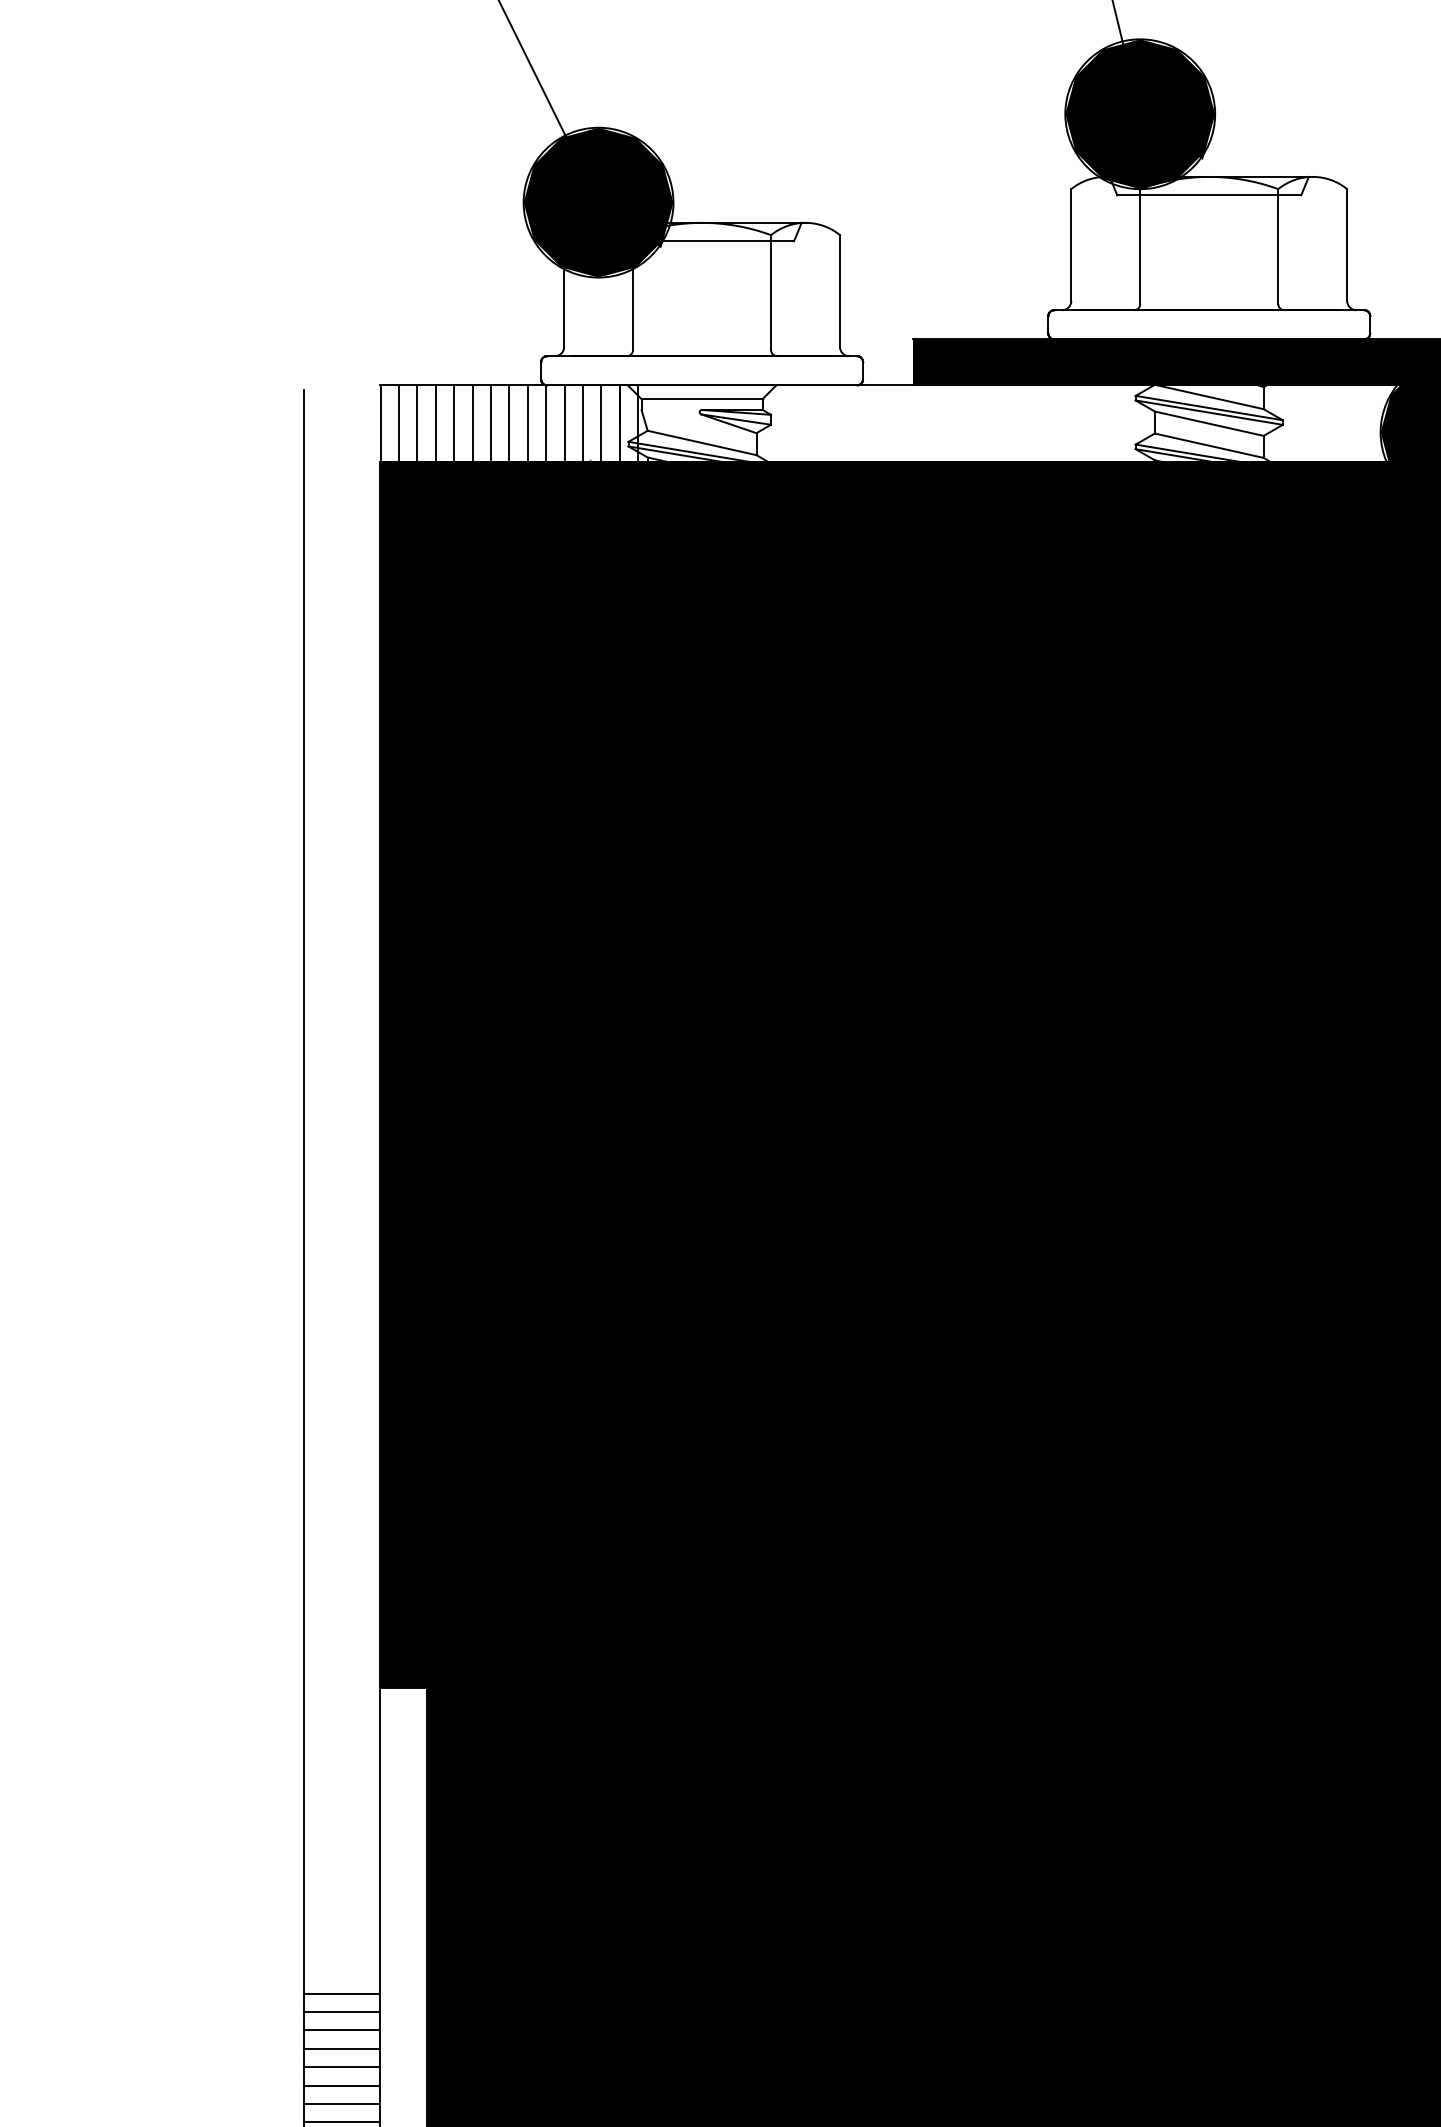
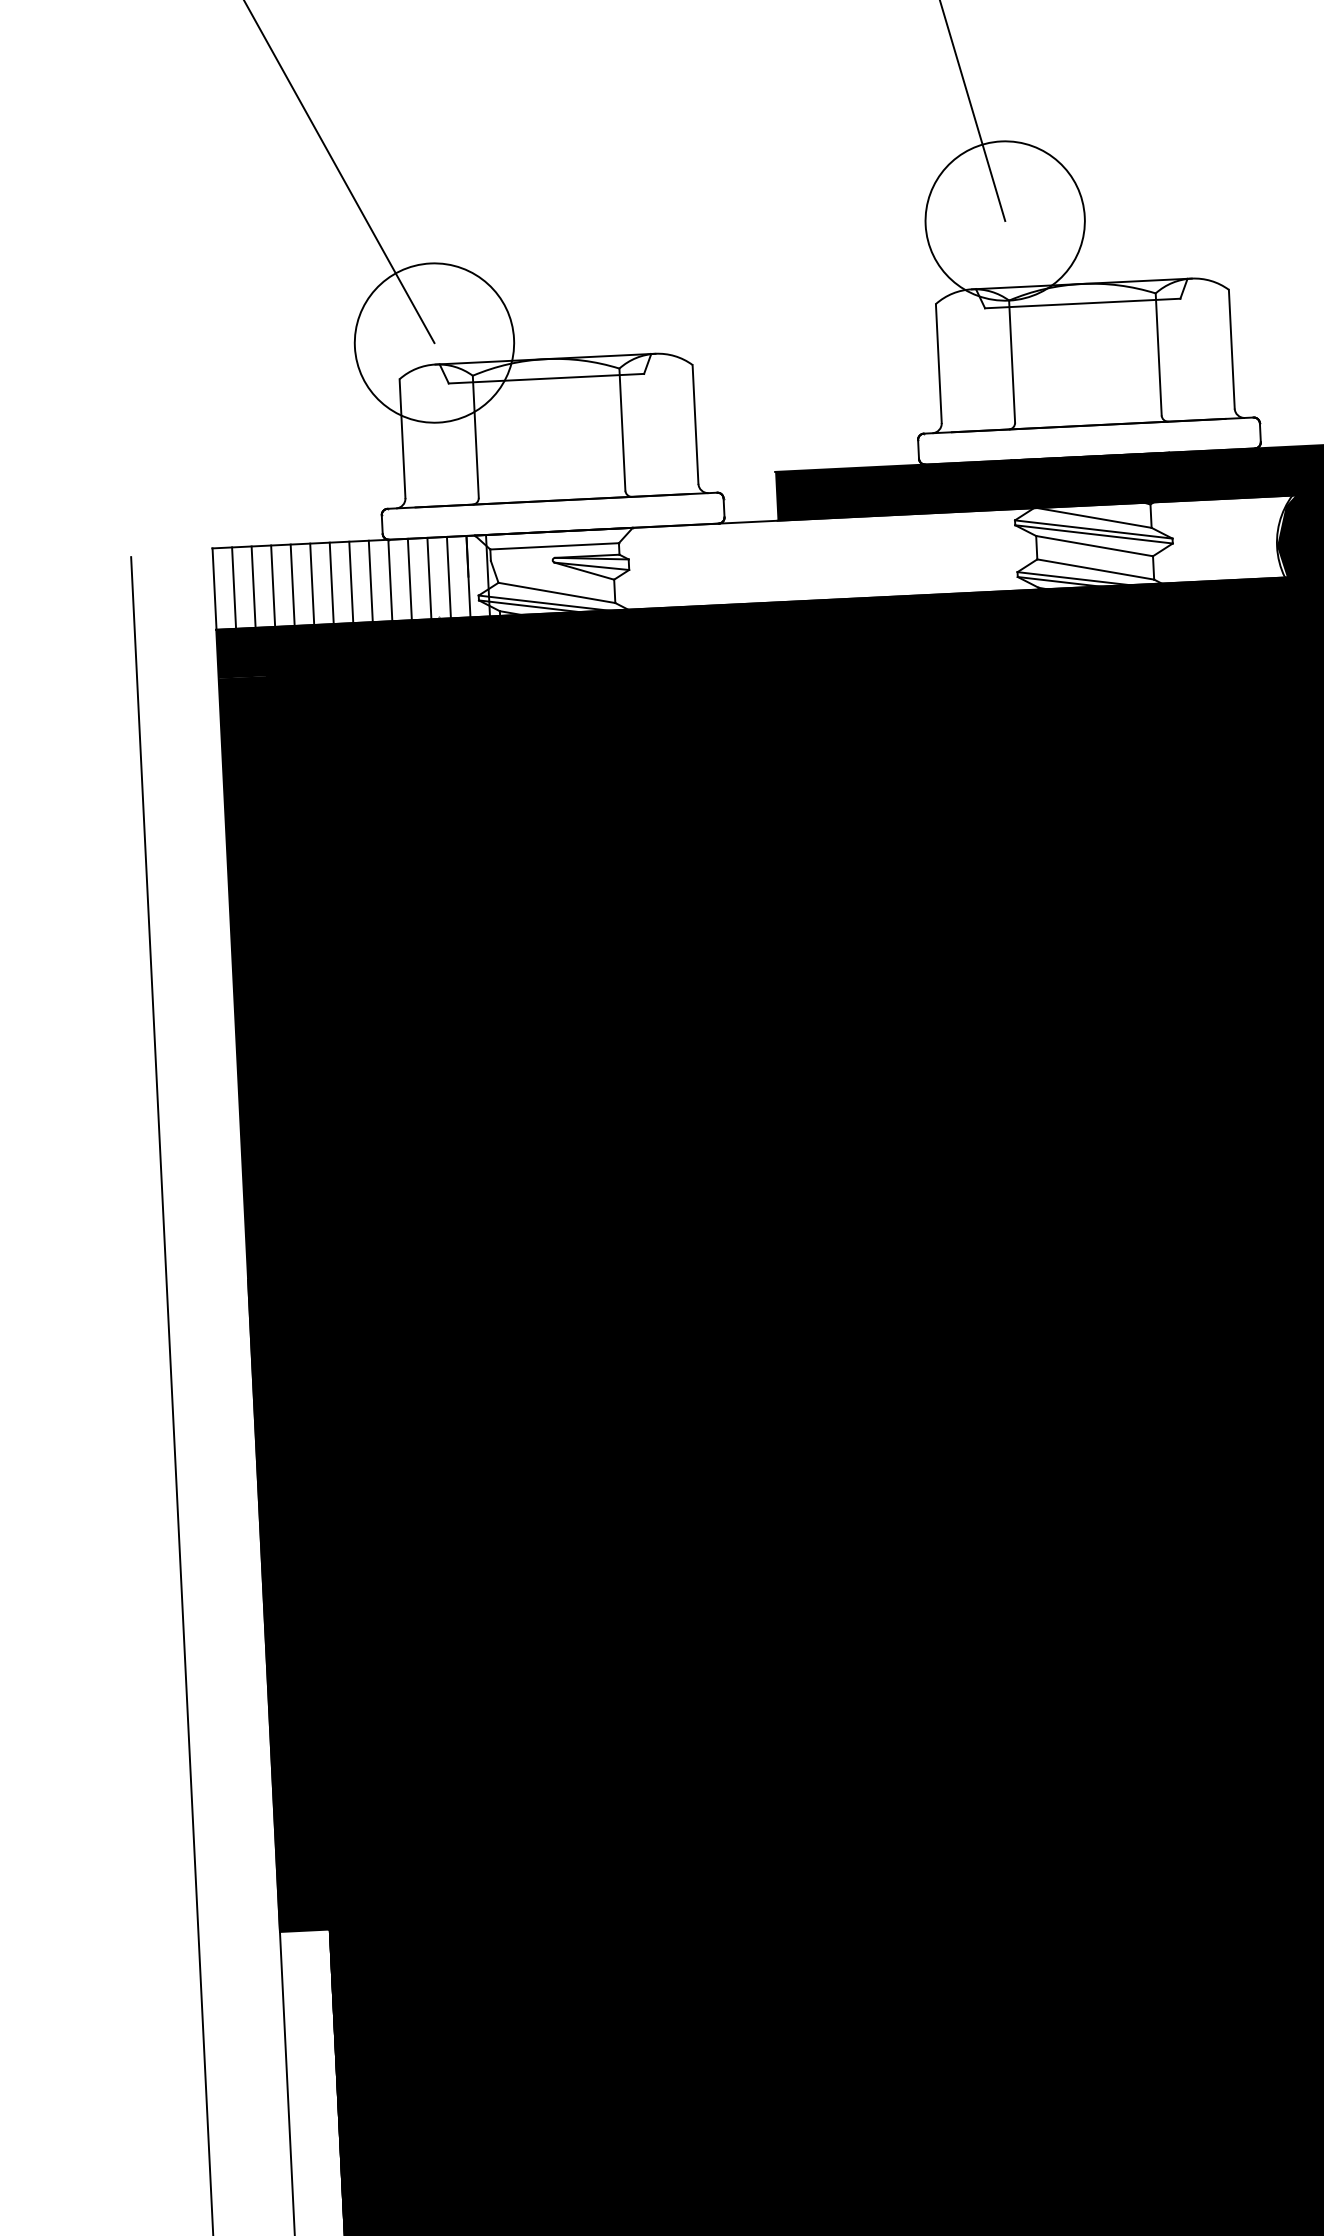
fill: (1140, 114) -> (1005, 221), removed
fill: (598, 202) -> (434, 342), removed

